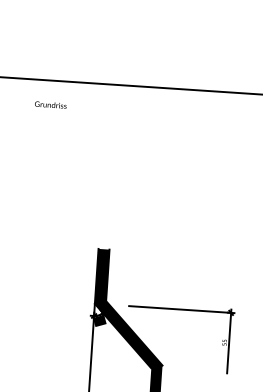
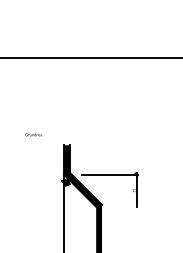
text: (50, 104) -> (33, 134), moved

